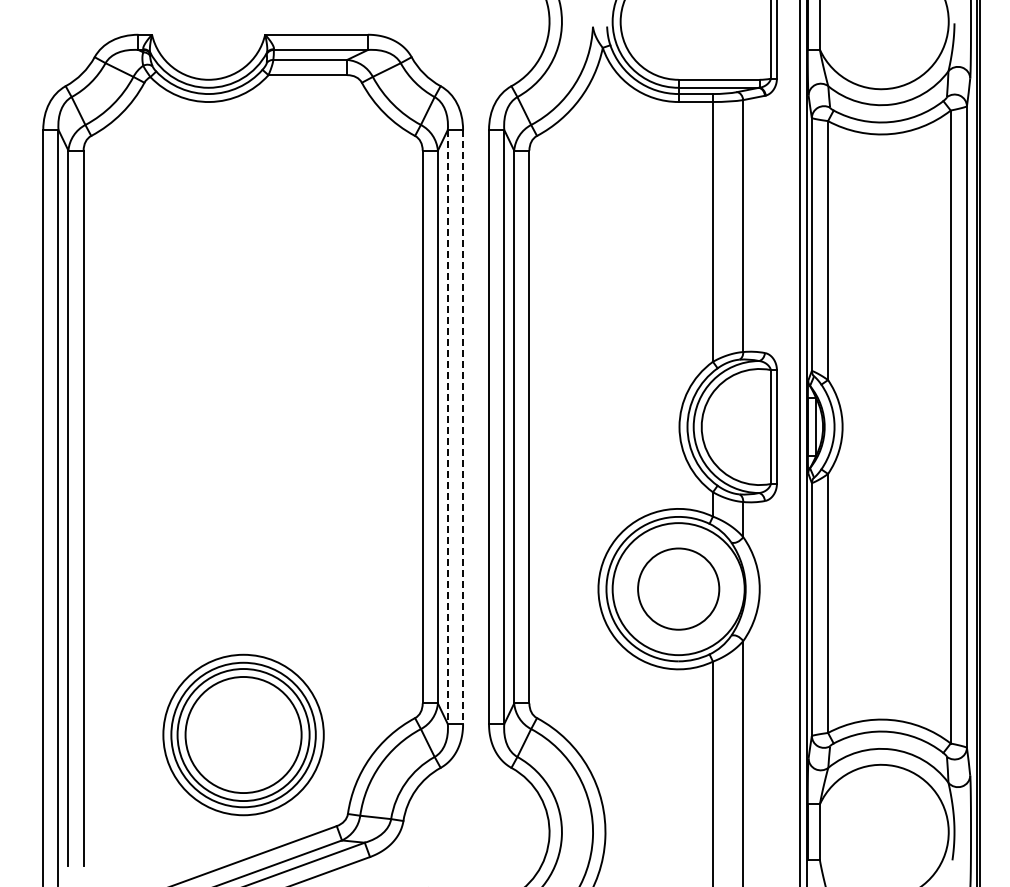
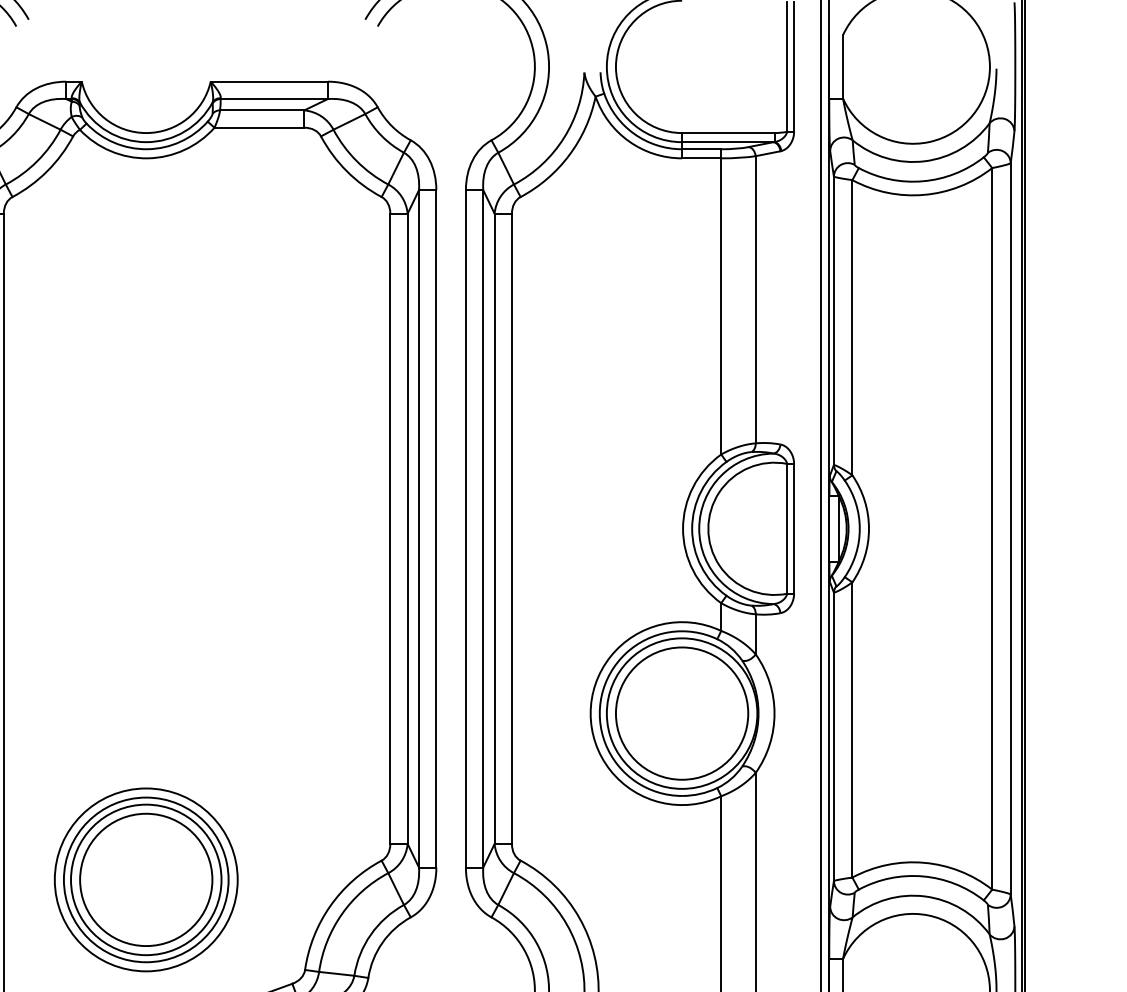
line: (447, 427) -> (418, 529), dashed -> solid
line: (463, 427) -> (436, 529), dashed -> solid
circle: (678, 589) -> (681, 714), size x1.43
part: (243, 734) -> (146, 879), moved

